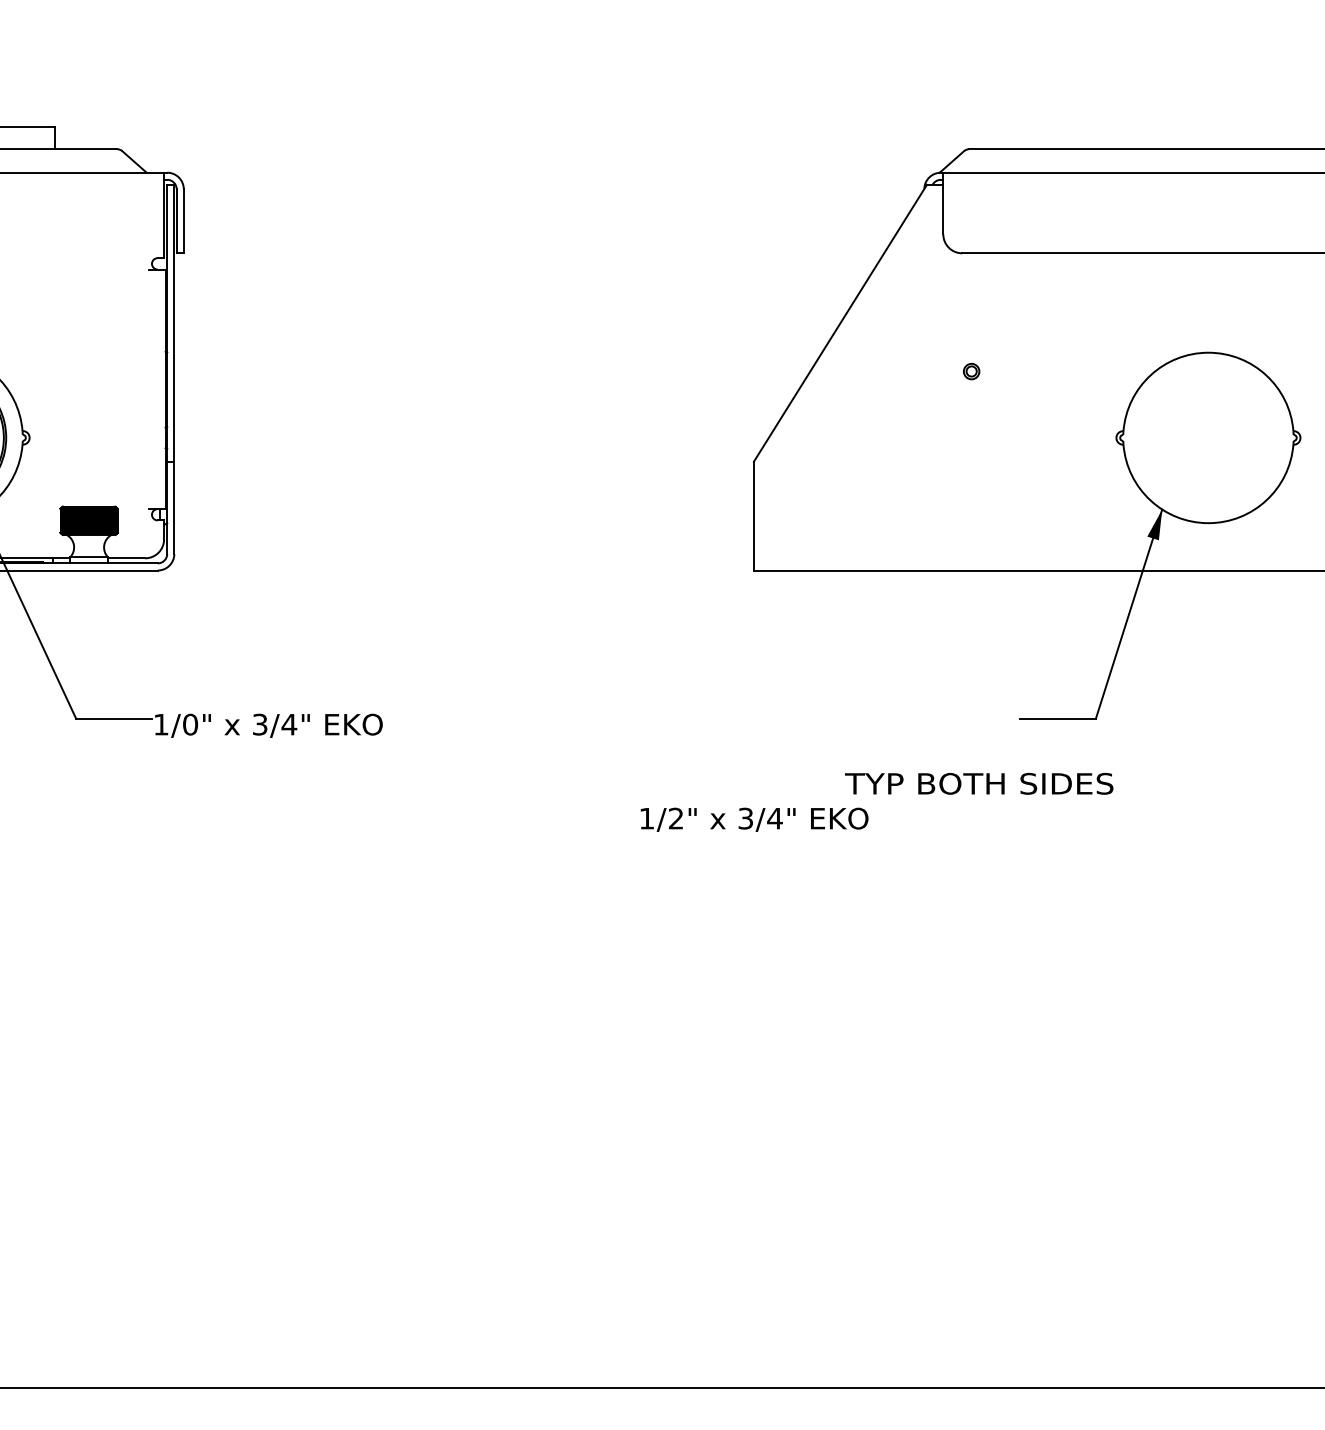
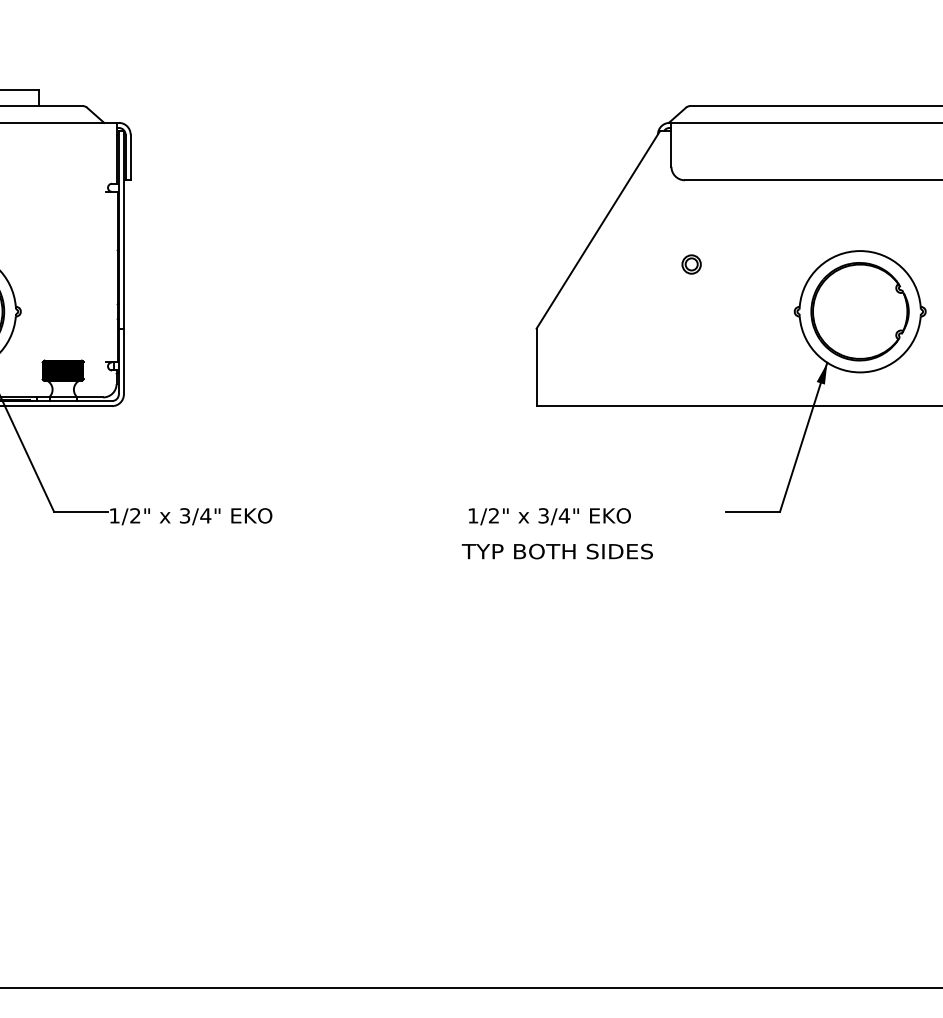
part: (971, 371) -> (691, 264), size x1.67
part: (1208, 437) -> (860, 311), added
text: (190, 724) -> (135, 515), 1/0" -> 1/2"
text: (979, 783) -> (557, 551), moved
text: (754, 819) -> (549, 516), moved

